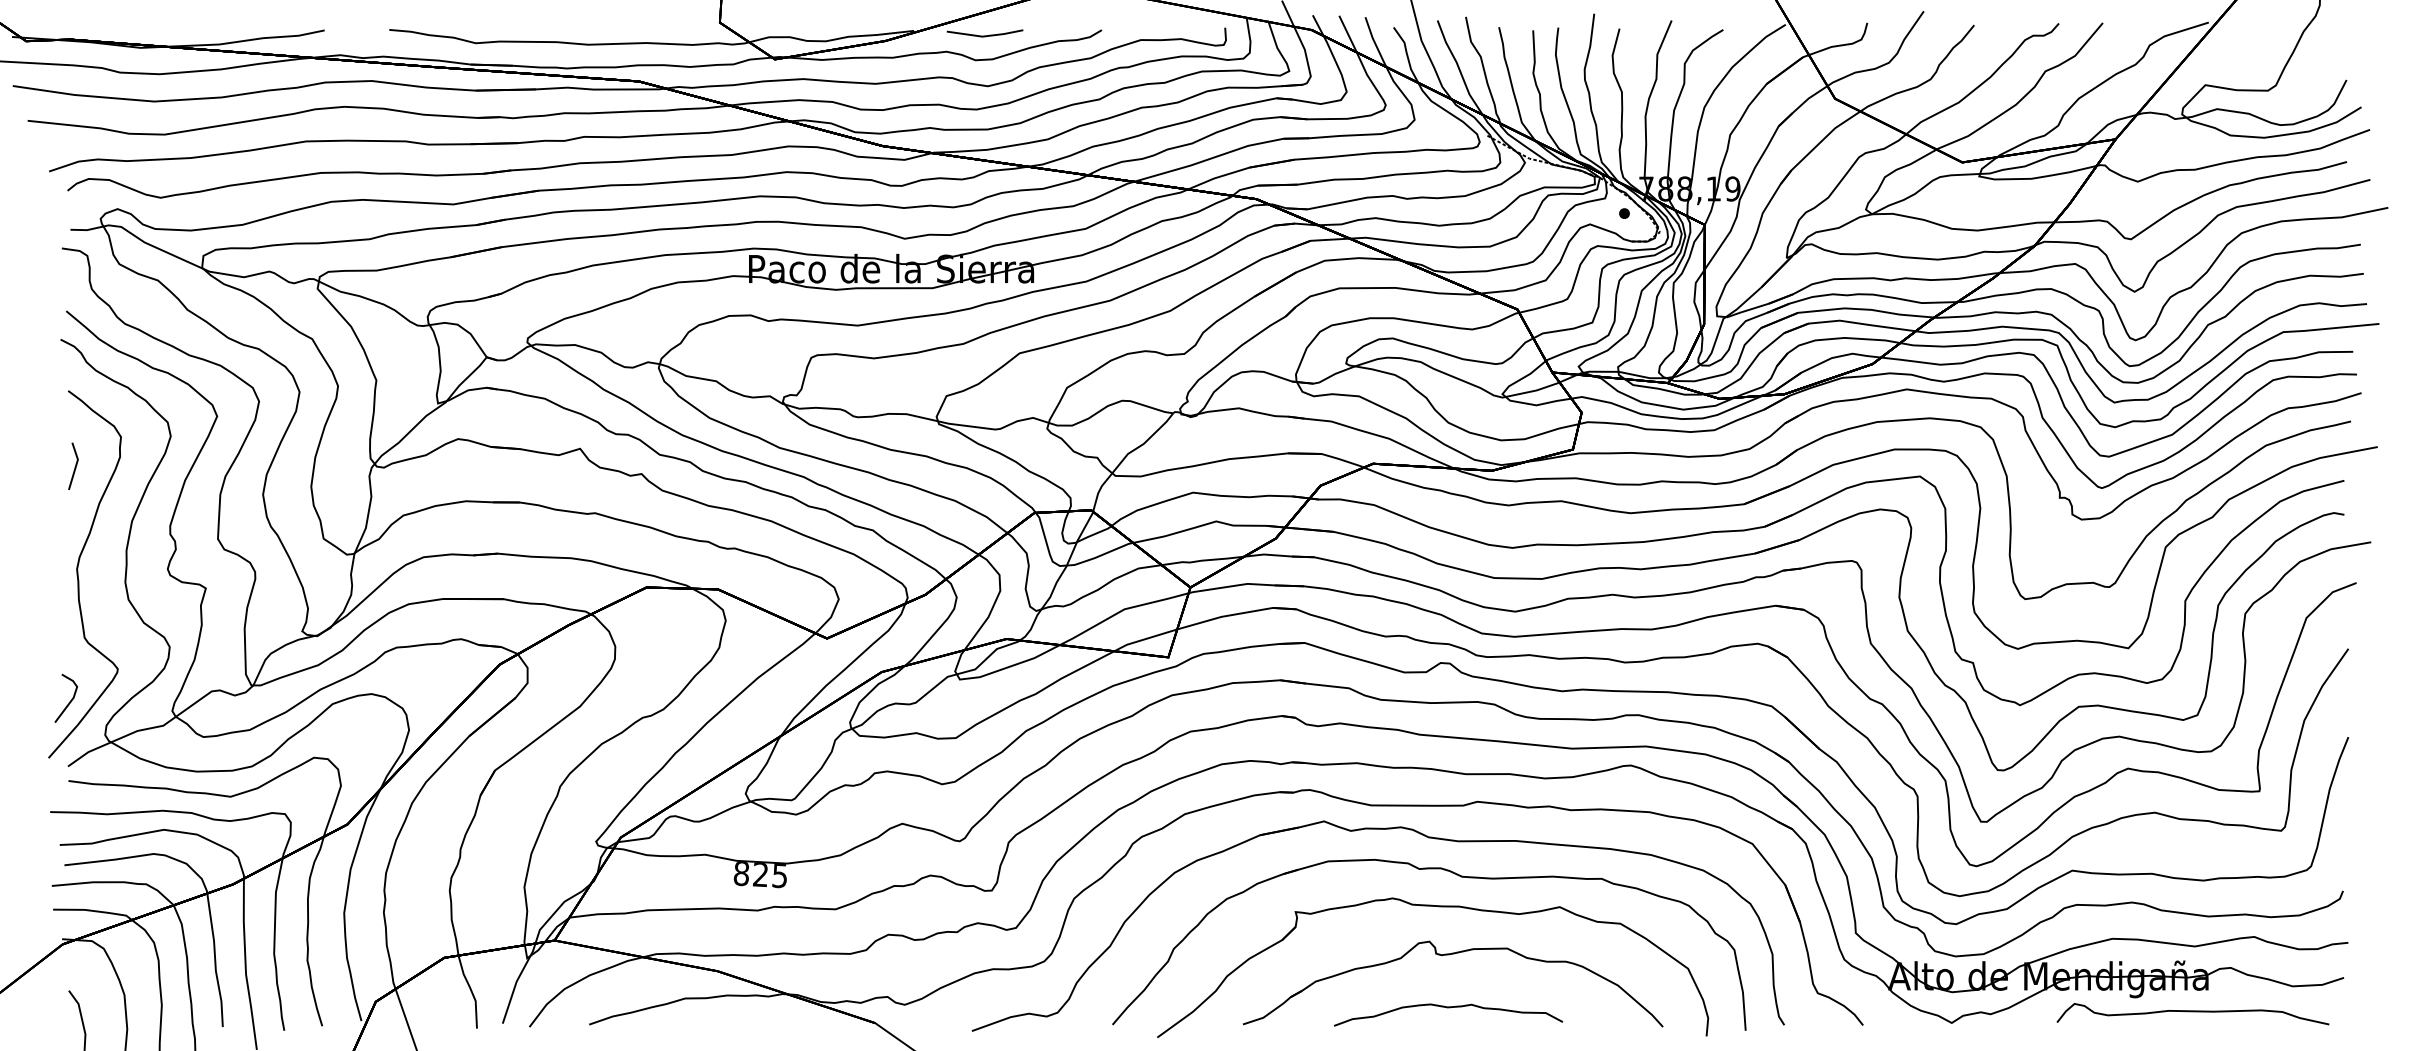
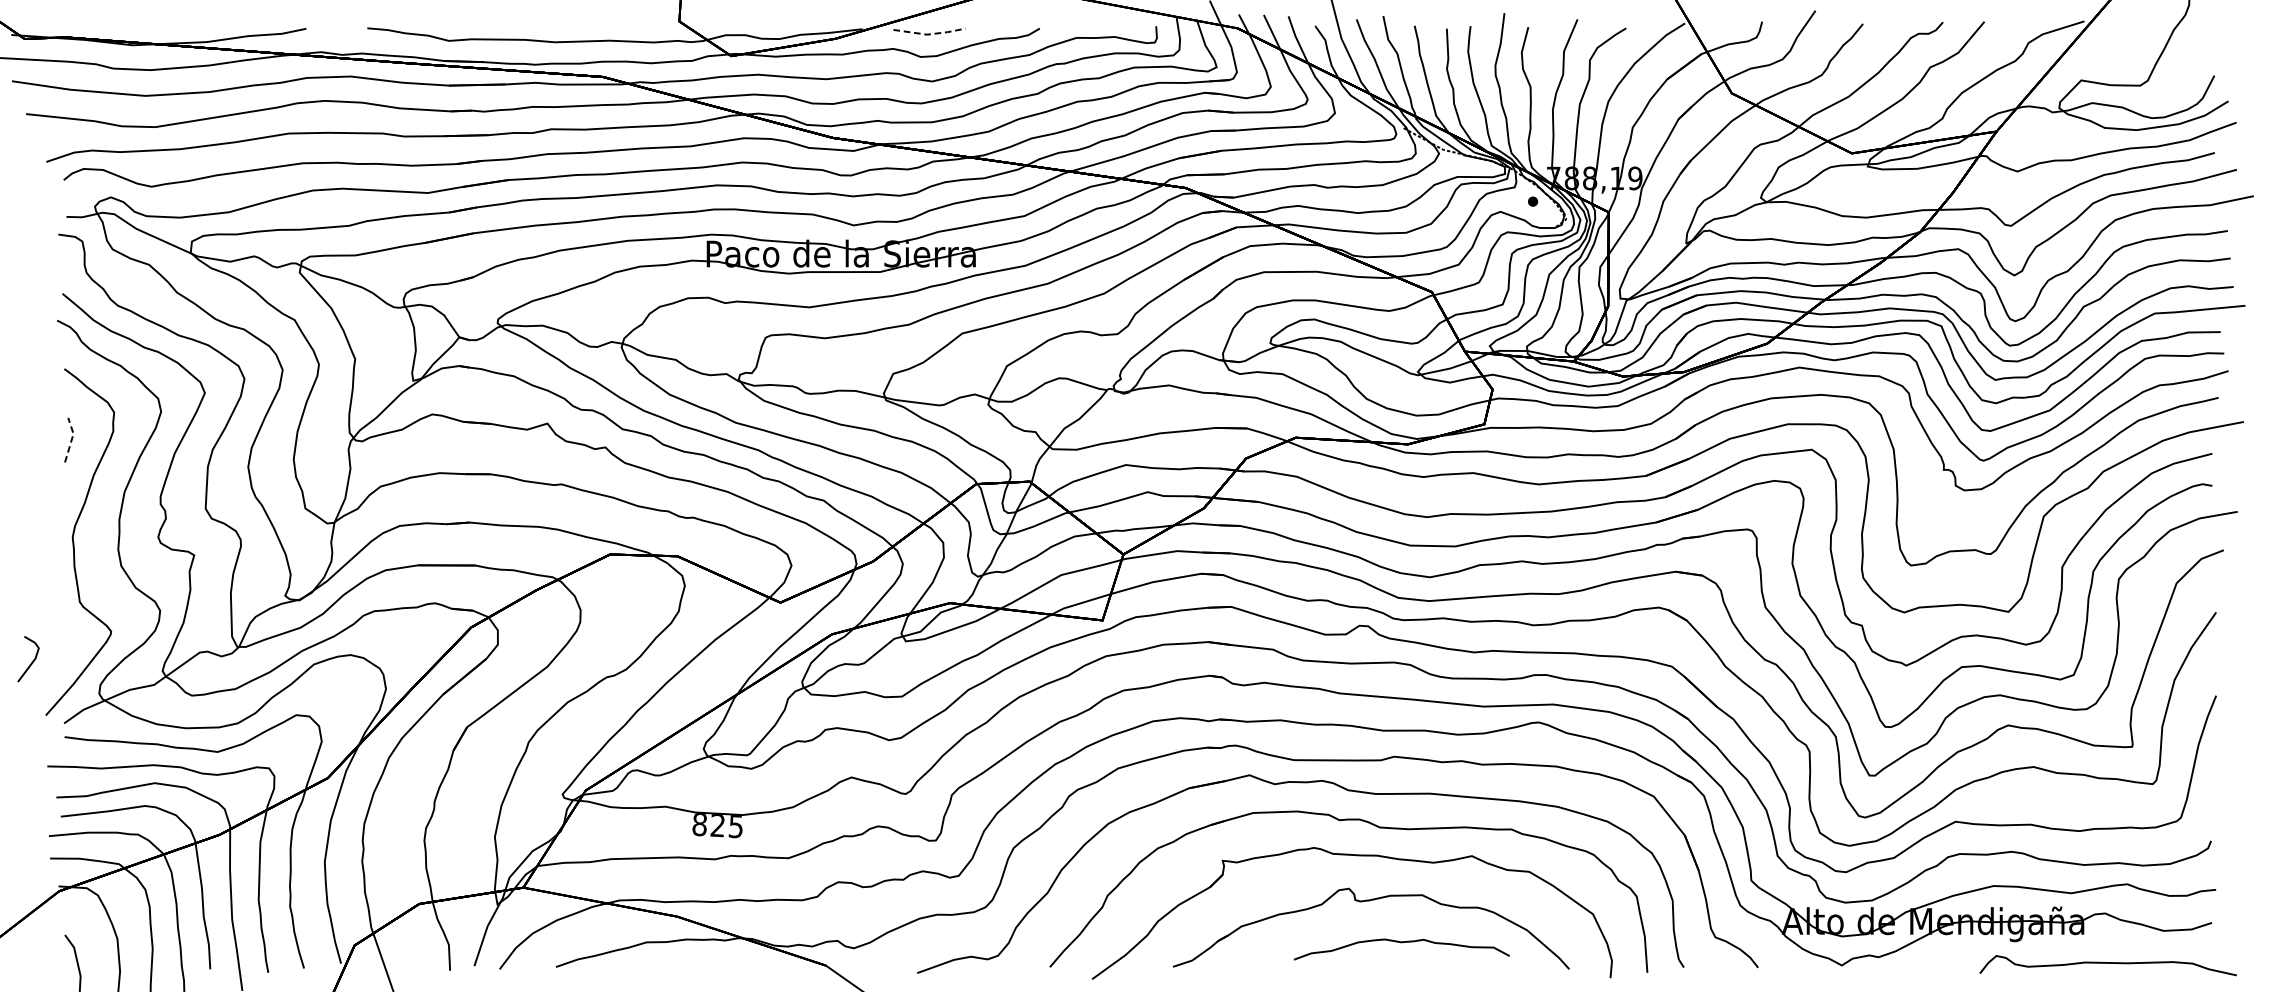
line: (985, 36) -> (929, 34), solid -> dashed
line: (76, 465) -> (72, 439), solid -> dashed
line: (69, 701) -> (31, 662), moved
curve: (1448, 1008) -> (1401, 943), moved
curve: (2192, 1012) -> (2107, 964), moved

